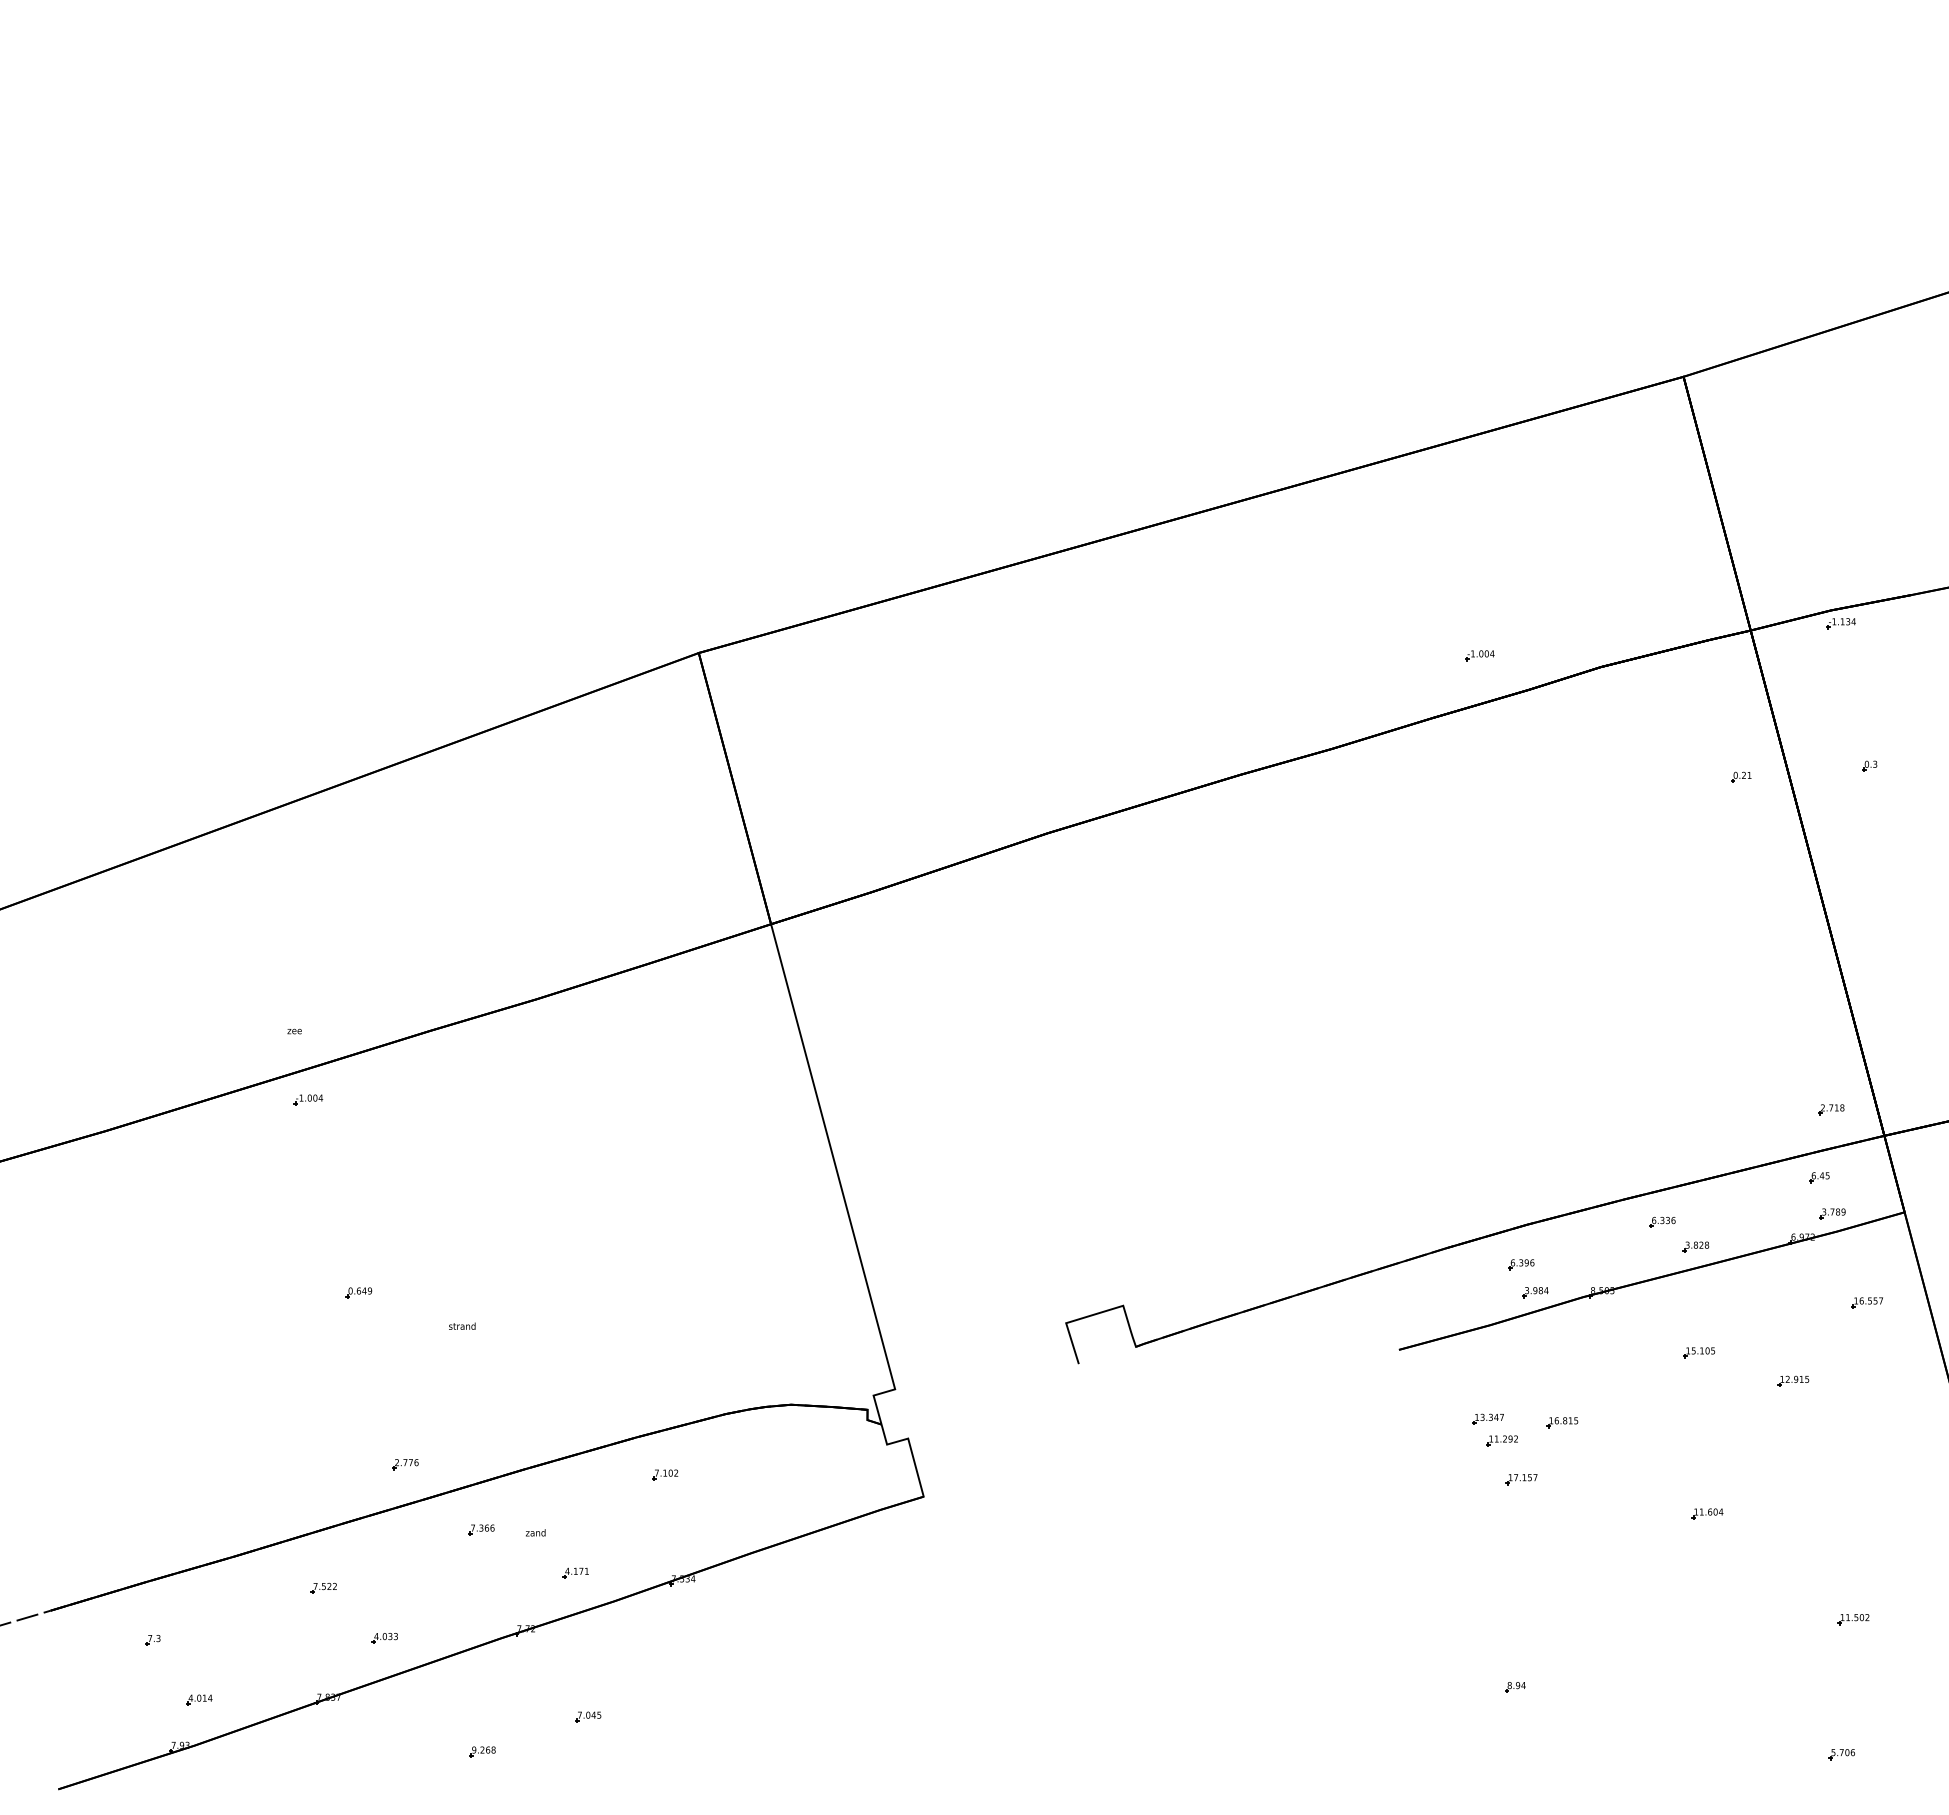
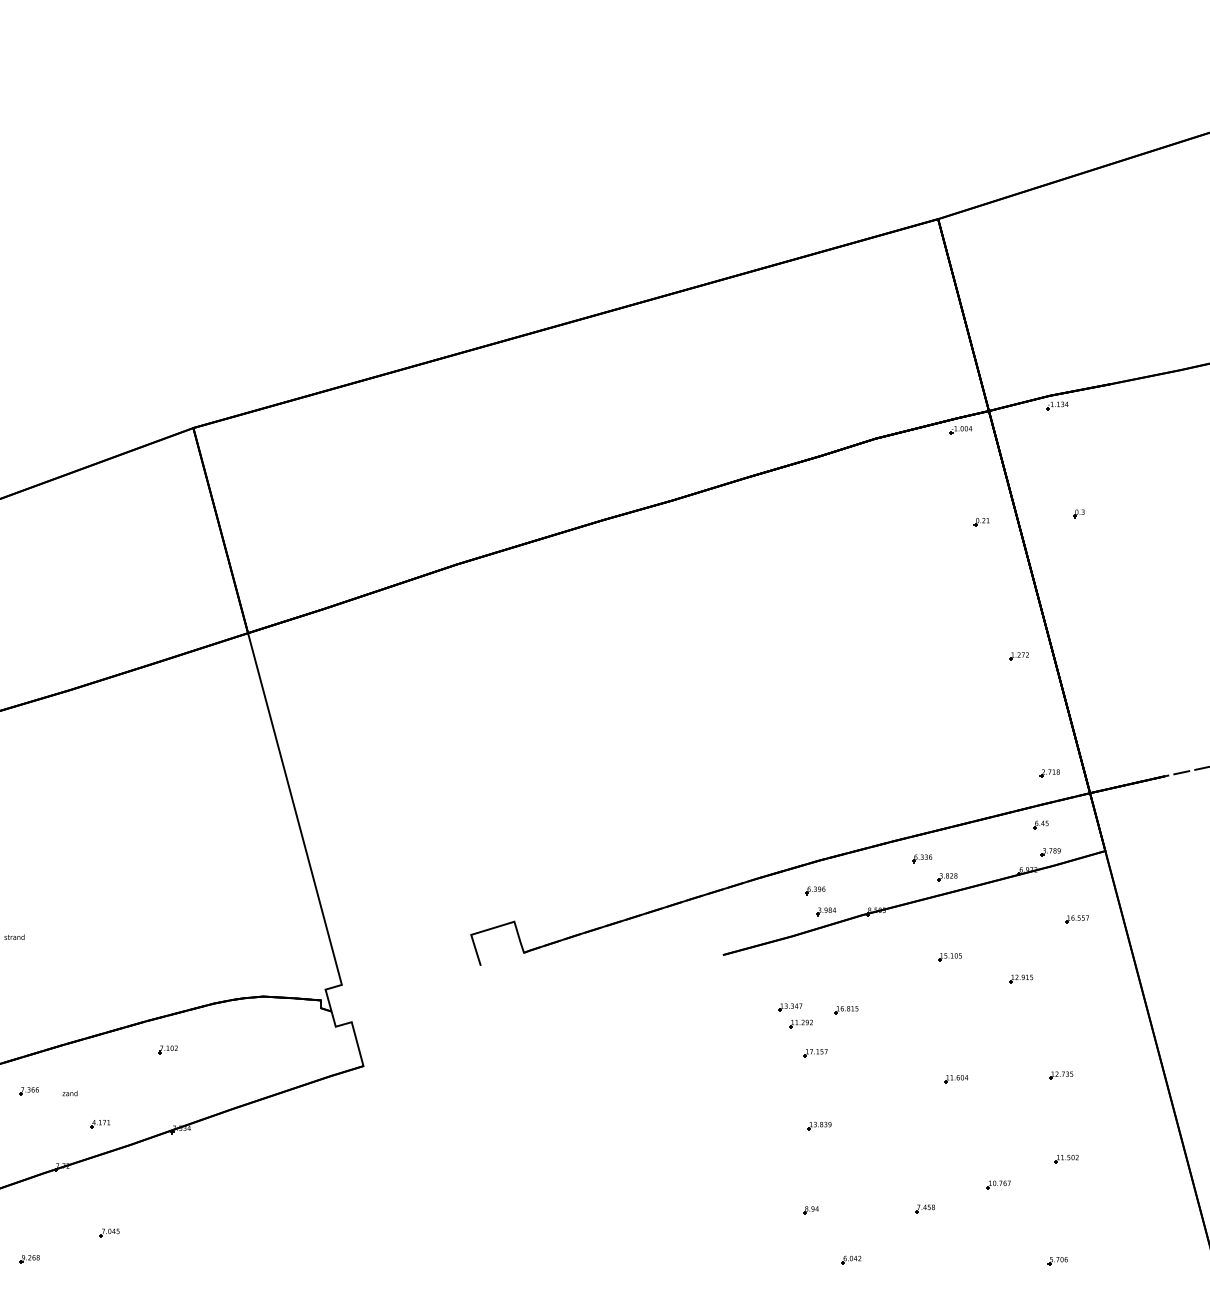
part: (1479, 655) -> (960, 429), moved
part: (1790, 954) -> (1019, 656), added
part: (1846, 1508) -> (1061, 1075), added
part: (1526, 1575) -> (819, 1125), added
part: (1763, 1653) -> (998, 1184), added
part: (1666, 1684) -> (925, 1208), added
part: (1568, 1752) -> (851, 1259), added

